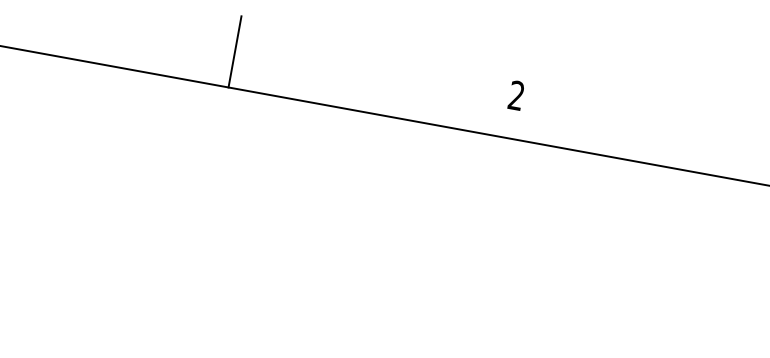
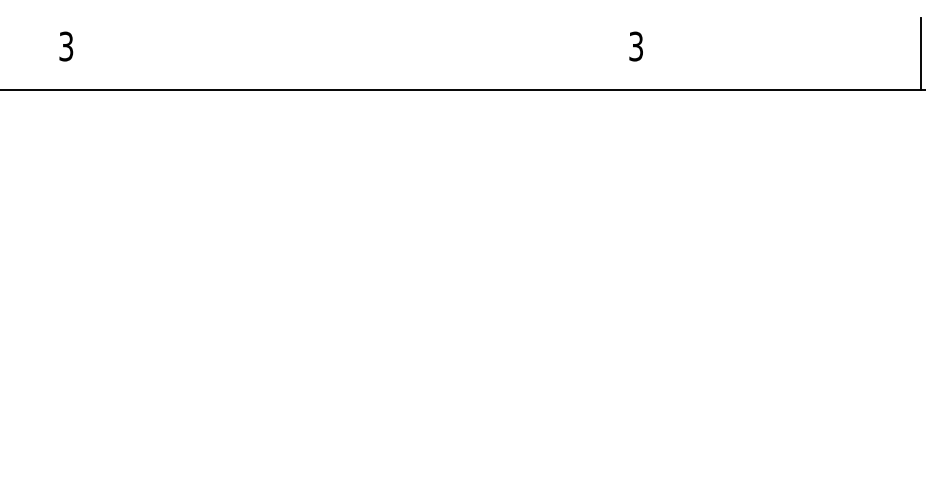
line: (235, 51) -> (351, 53), removed
text: (515, 95) -> (635, 46), 2 -> 3

